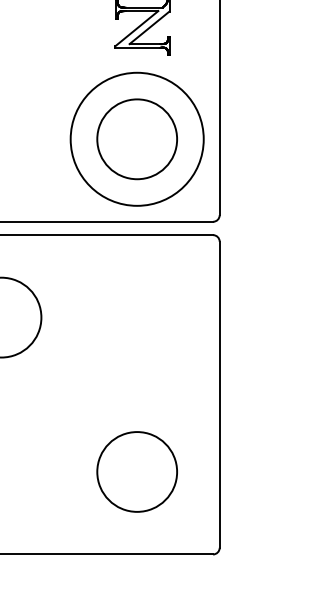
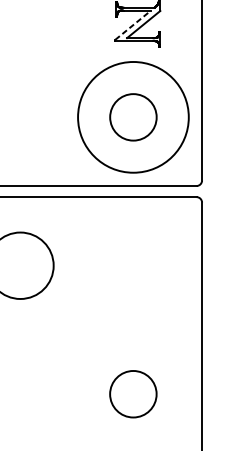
line: (136, 28) -> (132, 25), solid -> dashed
circle: (137, 139) -> (133, 117), size x0.7
circle: (136, 471) -> (132, 393), size x0.7

